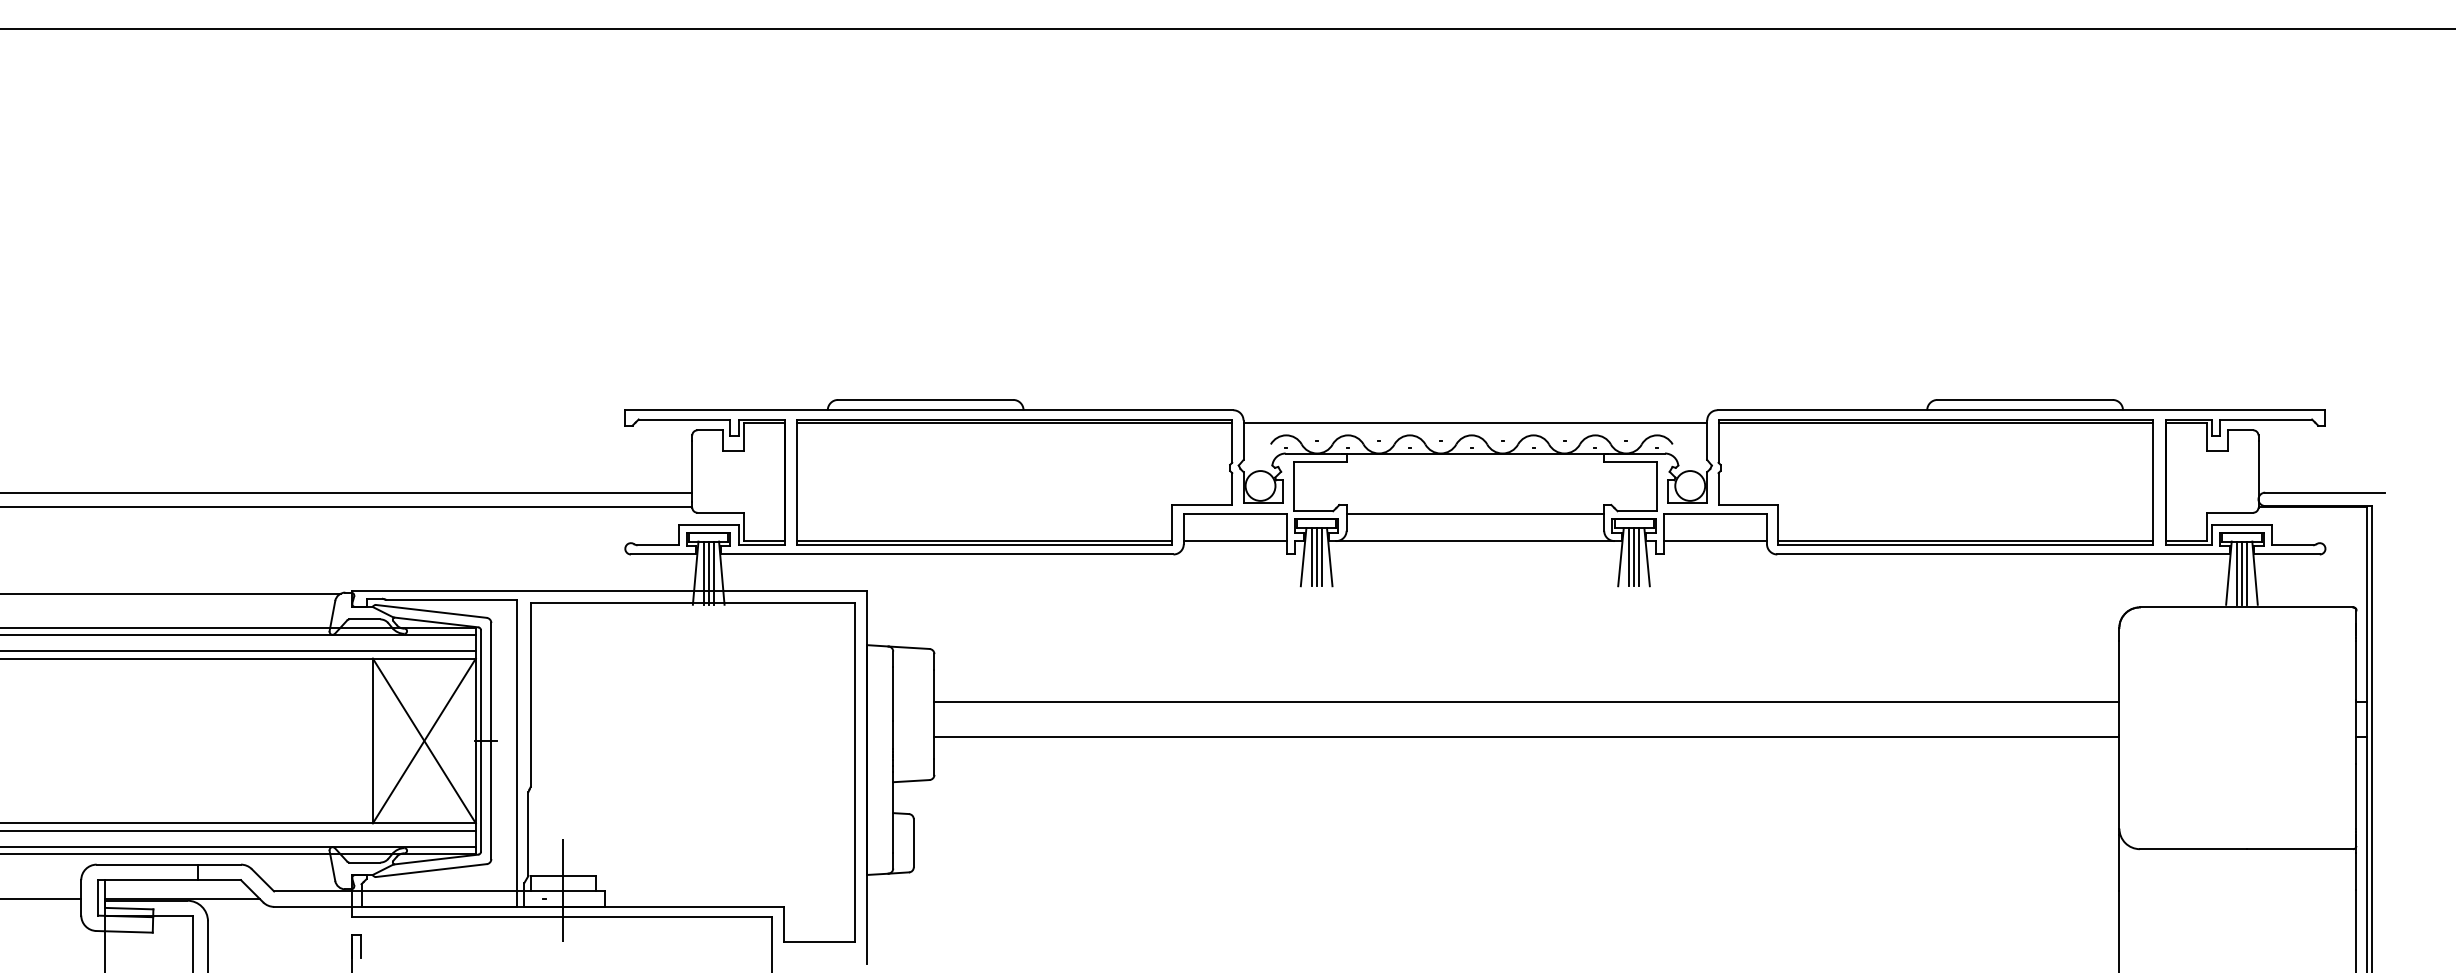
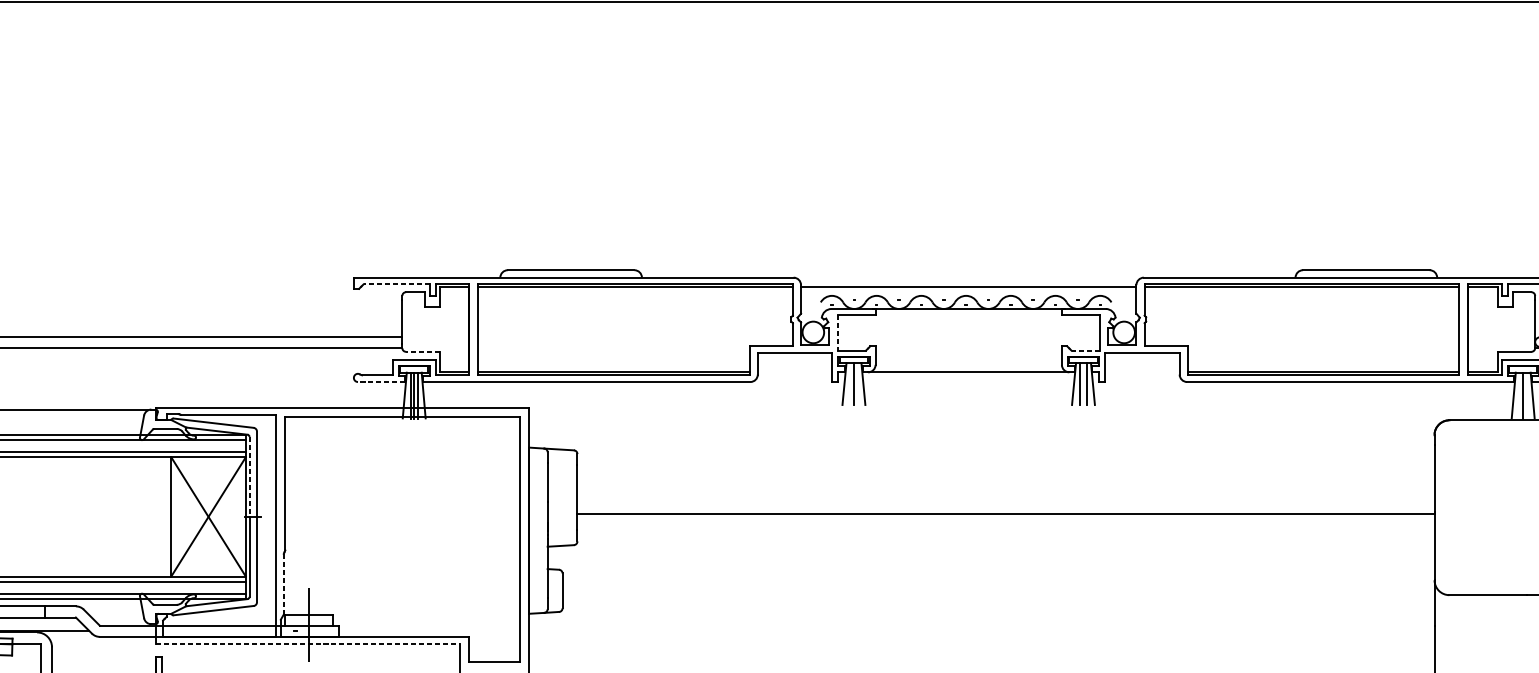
line: (684, 419) -> (396, 284), solid -> dashed
line: (1294, 486) -> (837, 332), solid -> dashed
line: (1637, 511) -> (1086, 350), solid -> dashed
line: (720, 512) -> (422, 351), solid -> dashed
line: (1475, 514) -> (968, 353), removed
line: (1234, 541) -> (794, 372), removed
line: (1715, 541) -> (1142, 372), removed
line: (663, 554) -> (381, 382), solid -> dashed
line: (1311, 557) -> (850, 384), removed
line: (1321, 557) -> (857, 384), removed
line: (1634, 557) -> (1083, 384), removed
line: (2236, 572) -> (1519, 395), removed
line: (2247, 572) -> (1527, 395), removed
line: (481, 686) -> (249, 477), solid -> dashed
line: (1526, 701) -> (1005, 488), removed
line: (528, 833) -> (283, 583), solid -> dashed
line: (561, 917) -> (307, 644), solid -> dashed

